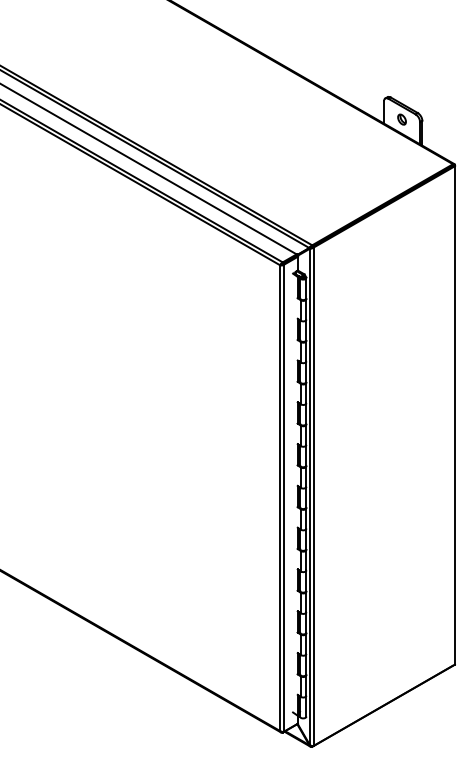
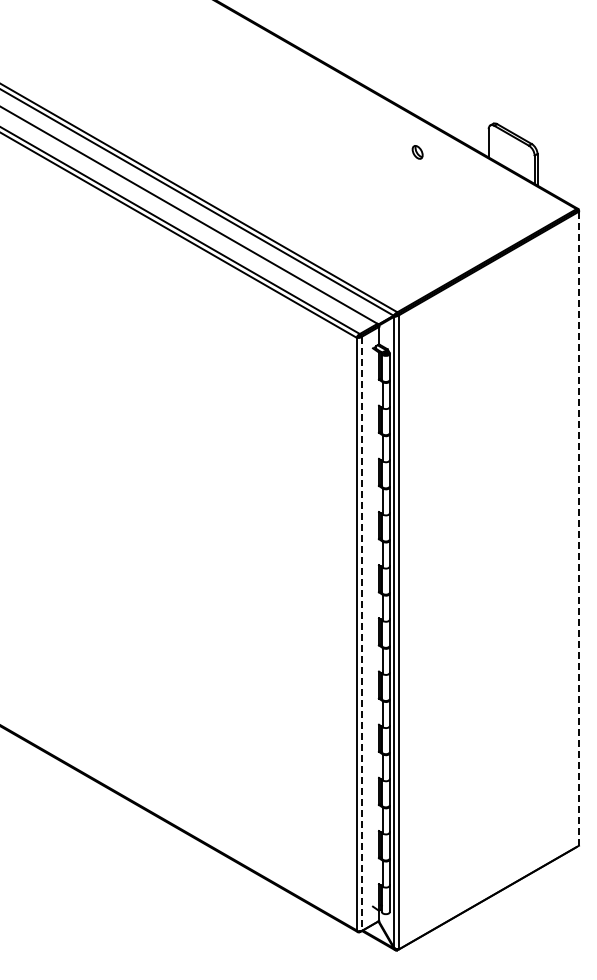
part: (401, 119) -> (417, 152), moved
line: (454, 416) -> (578, 529), solid -> dashed
line: (284, 498) -> (361, 634), solid -> dashed

